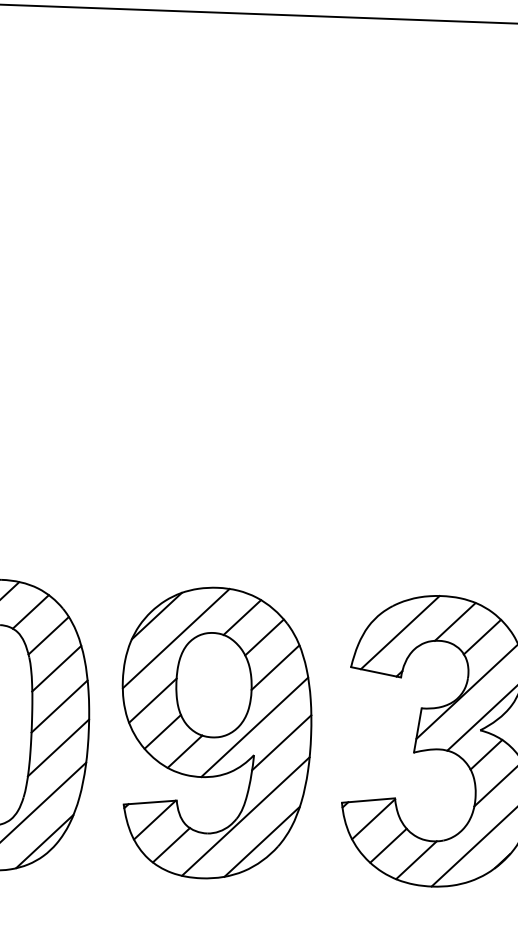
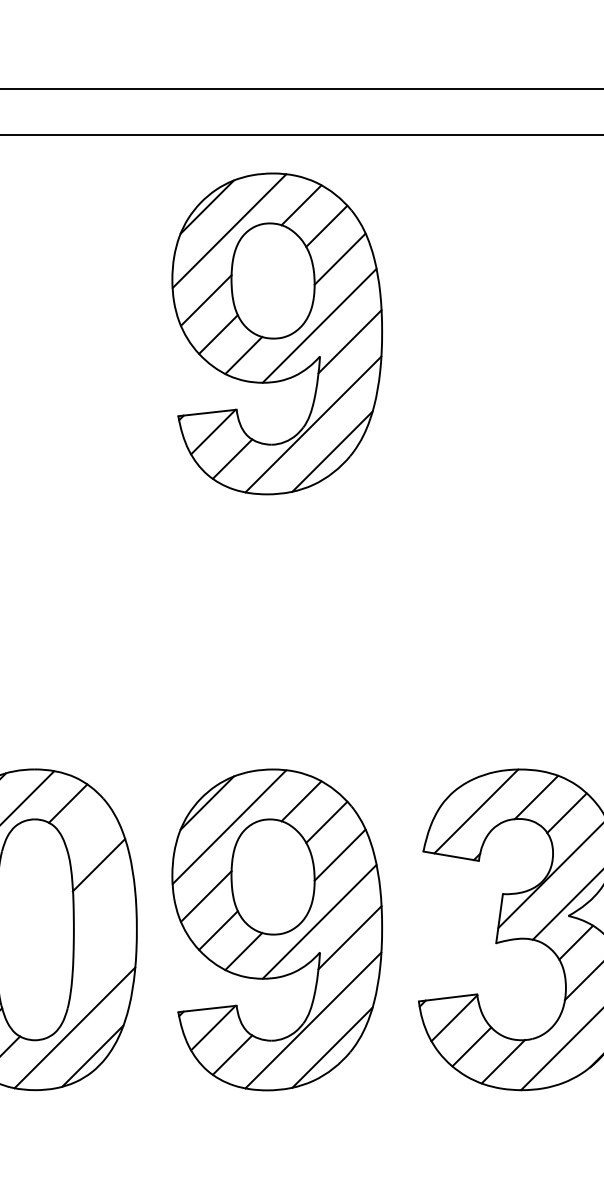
part: (235, 192) -> (276, 333), added
line: (48, 635) -> (88, 828), removed
line: (59, 706) -> (103, 906), removed
line: (57, 747) -> (103, 952), removed

